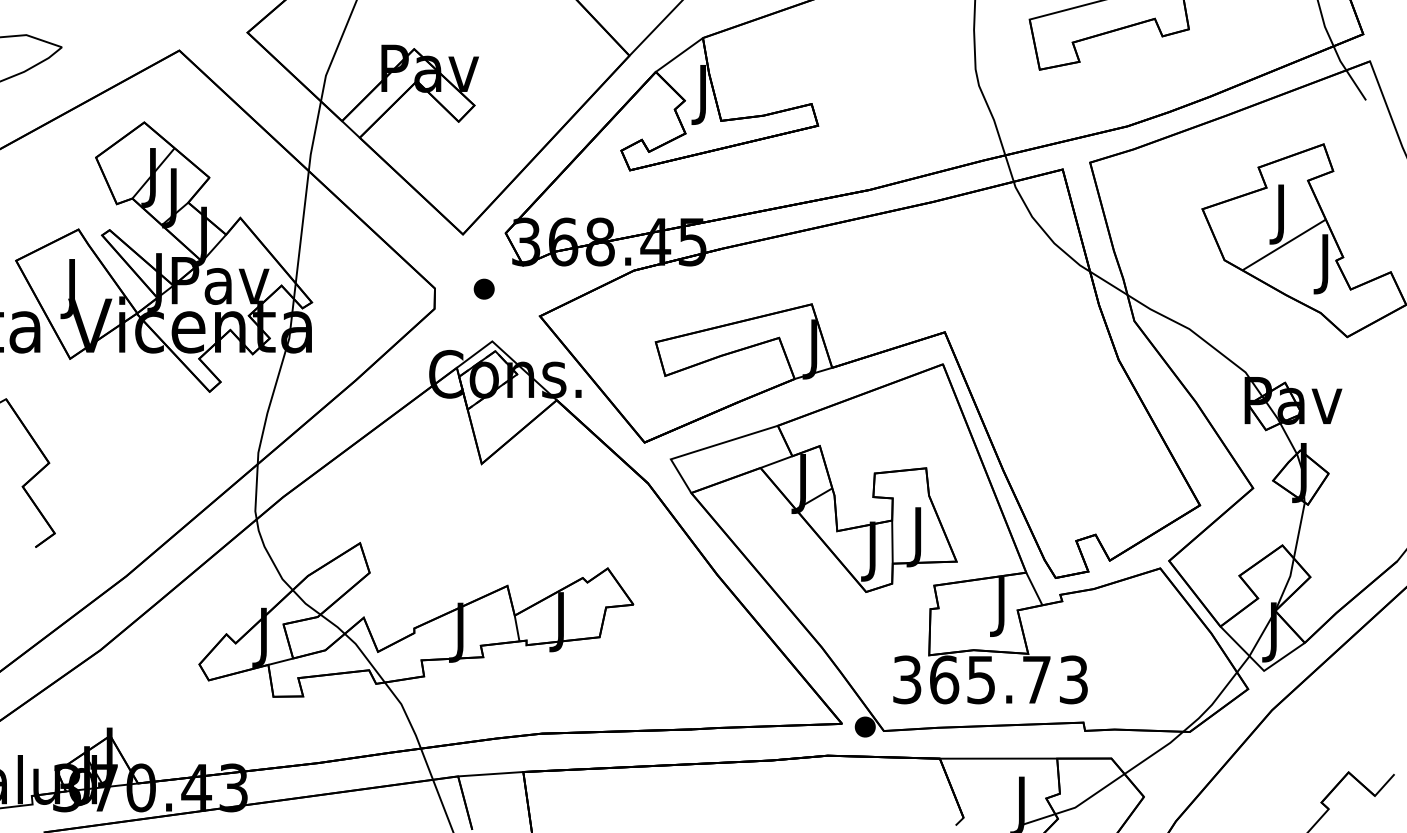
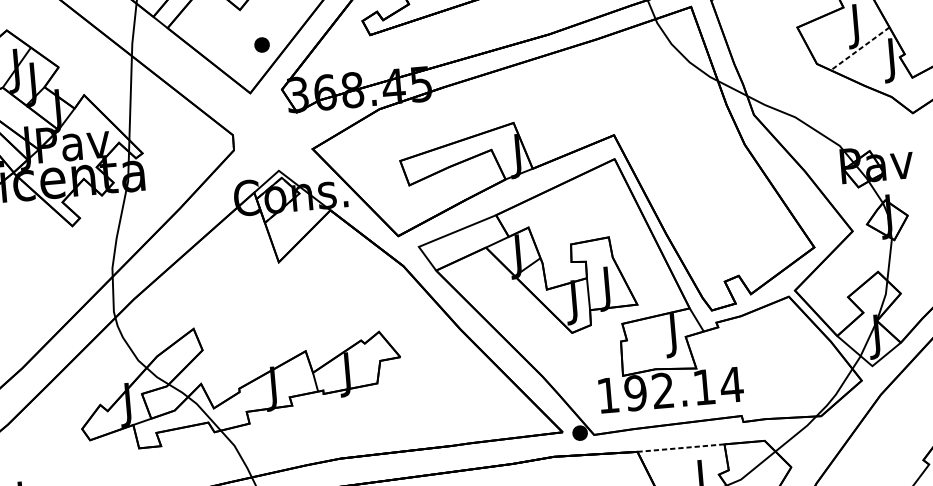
line: (1284, 244) -> (860, 48), solid -> dashed
part: (483, 288) -> (261, 44), moved
text: (991, 679) -> (670, 389), 365.73 -> 192.14
line: (998, 758) -> (680, 448), solid -> dashed

